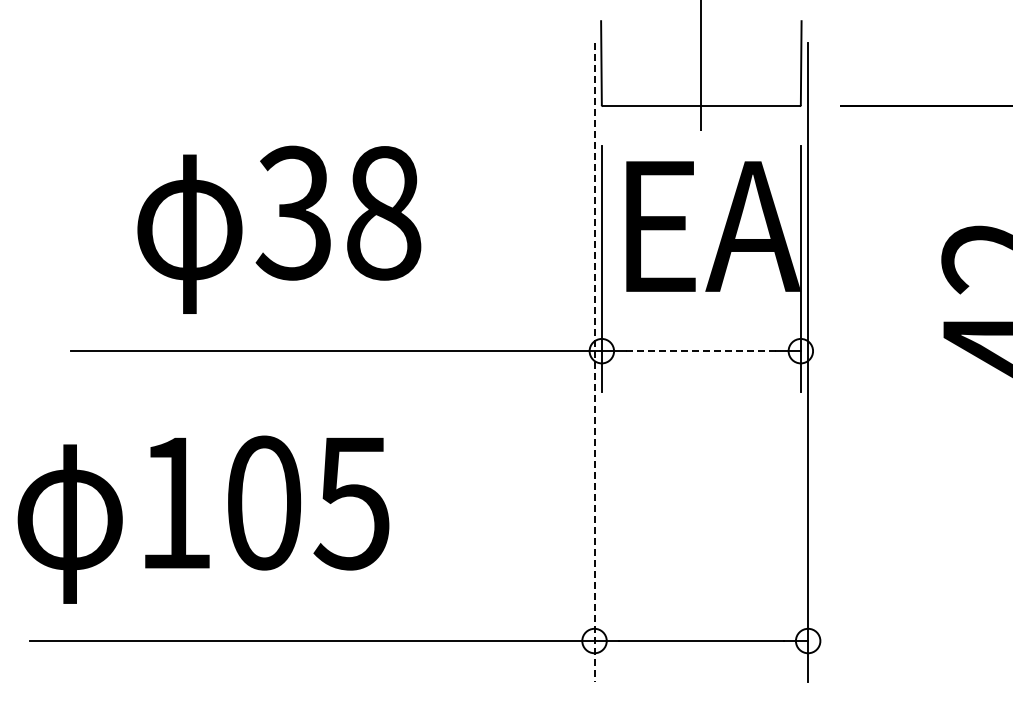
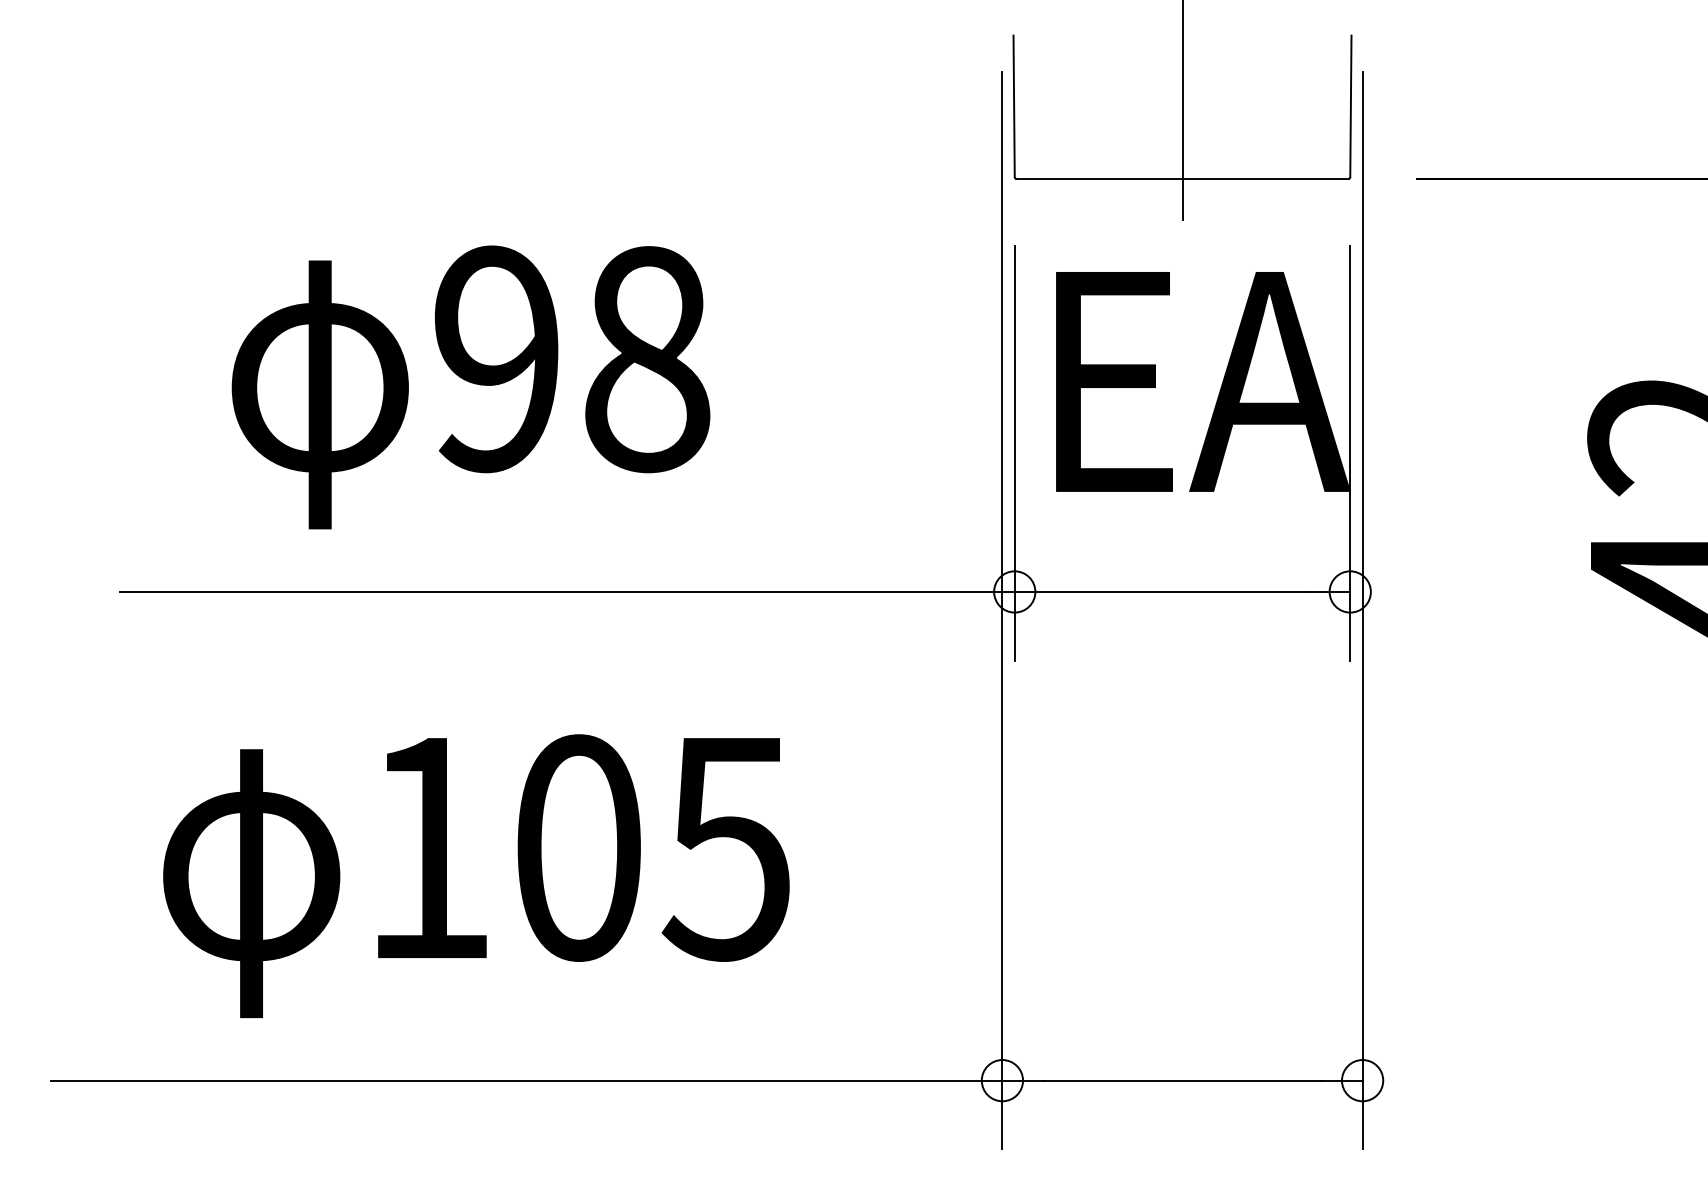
text: (293, 212) -> (494, 358), 38 -> 98
line: (700, 351) -> (1181, 592), dashed -> solid
line: (594, 362) -> (1002, 611), dashed -> solid
text: (203, 519) -> (476, 875), moved

